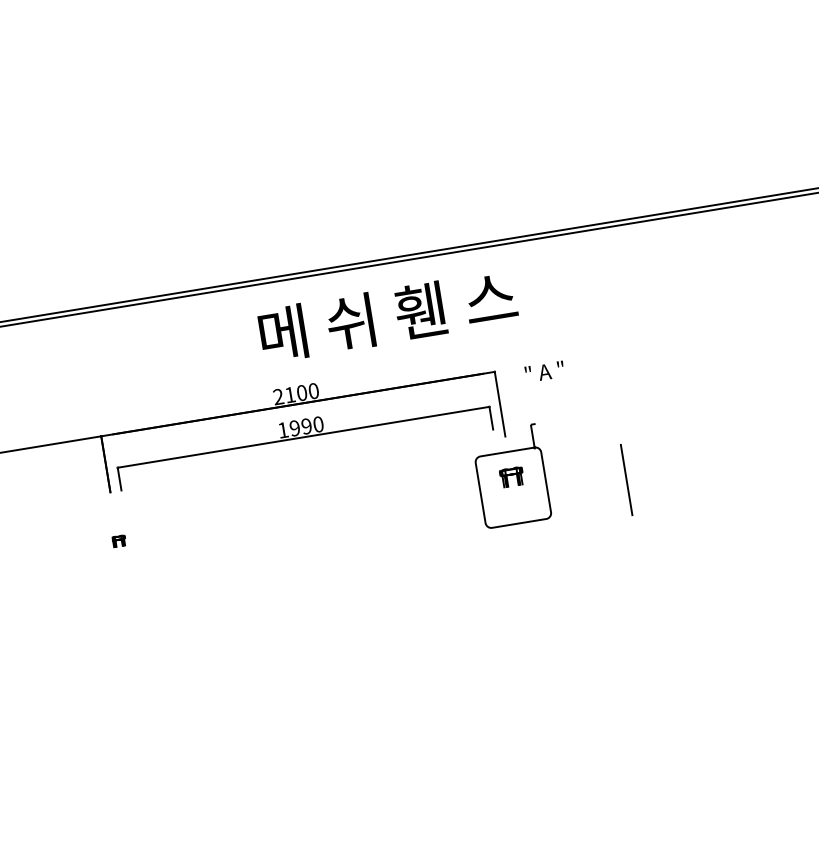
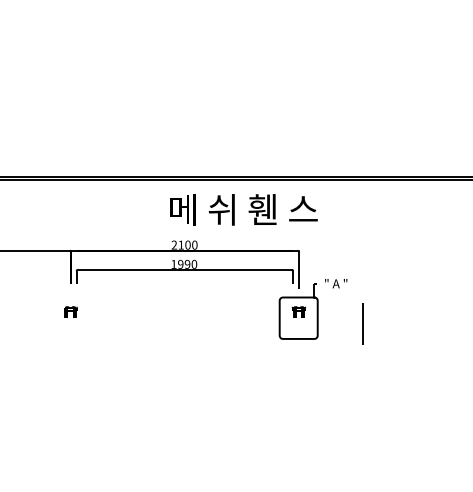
text: (545, 371) -> (336, 283), moved
part: (118, 540) -> (70, 311), size x1.67

